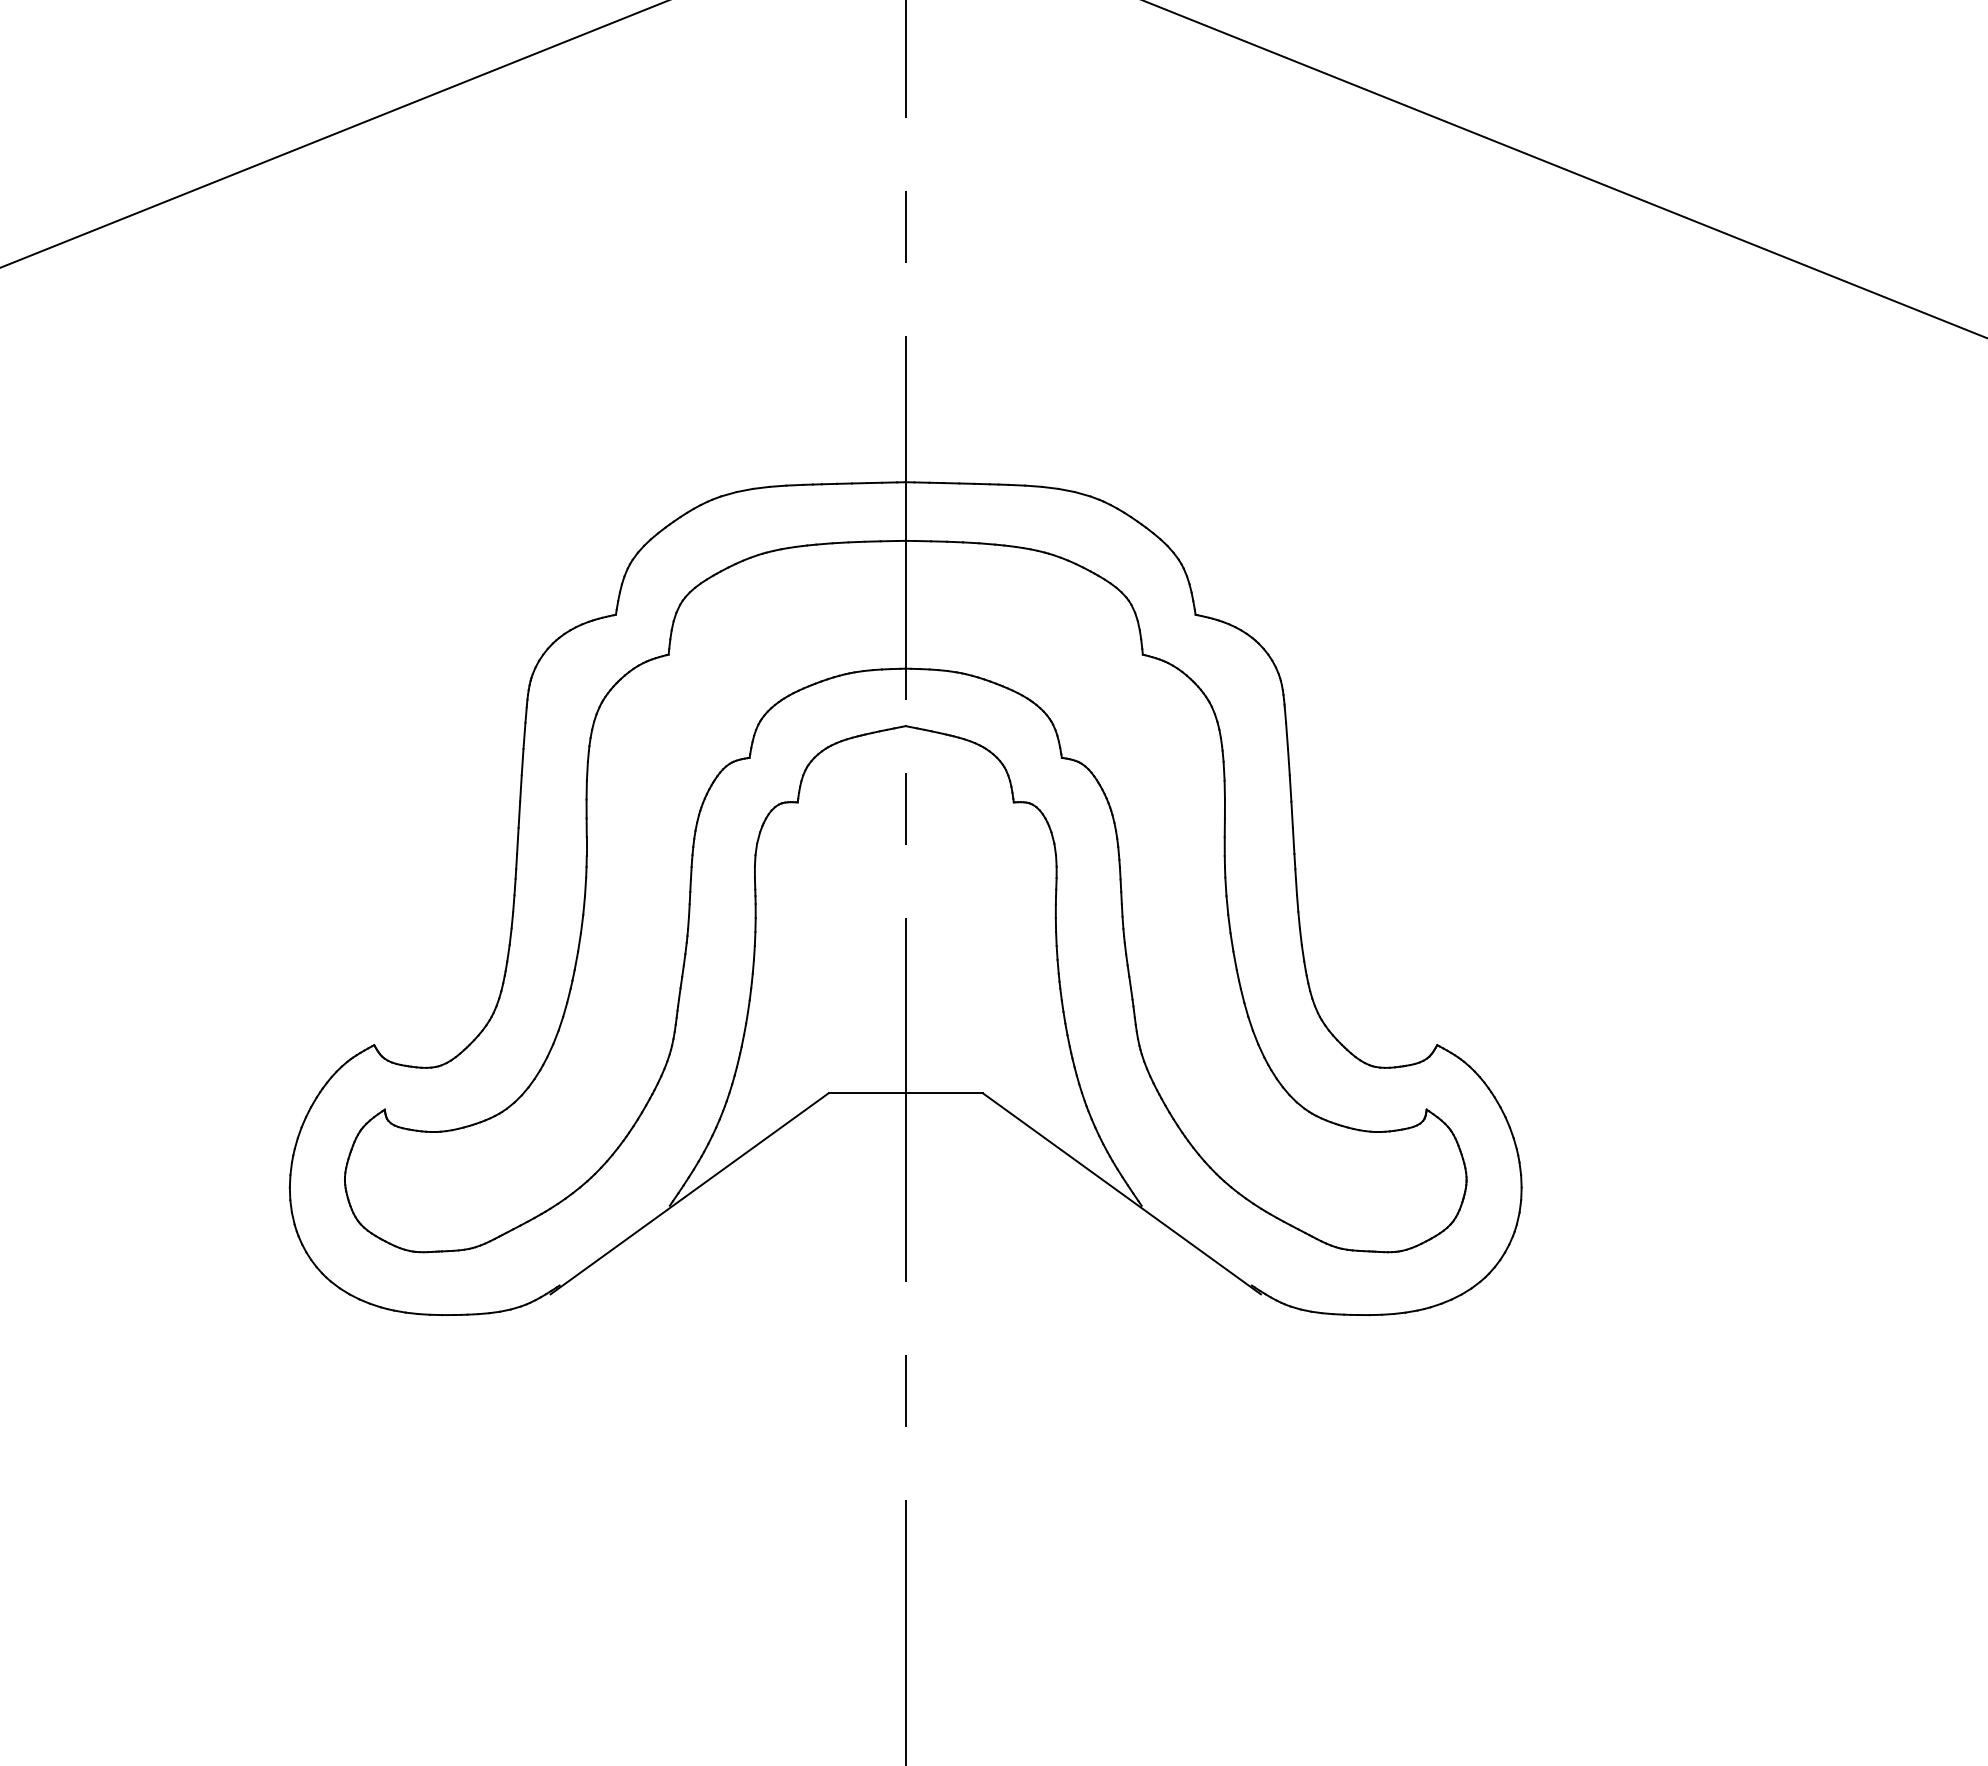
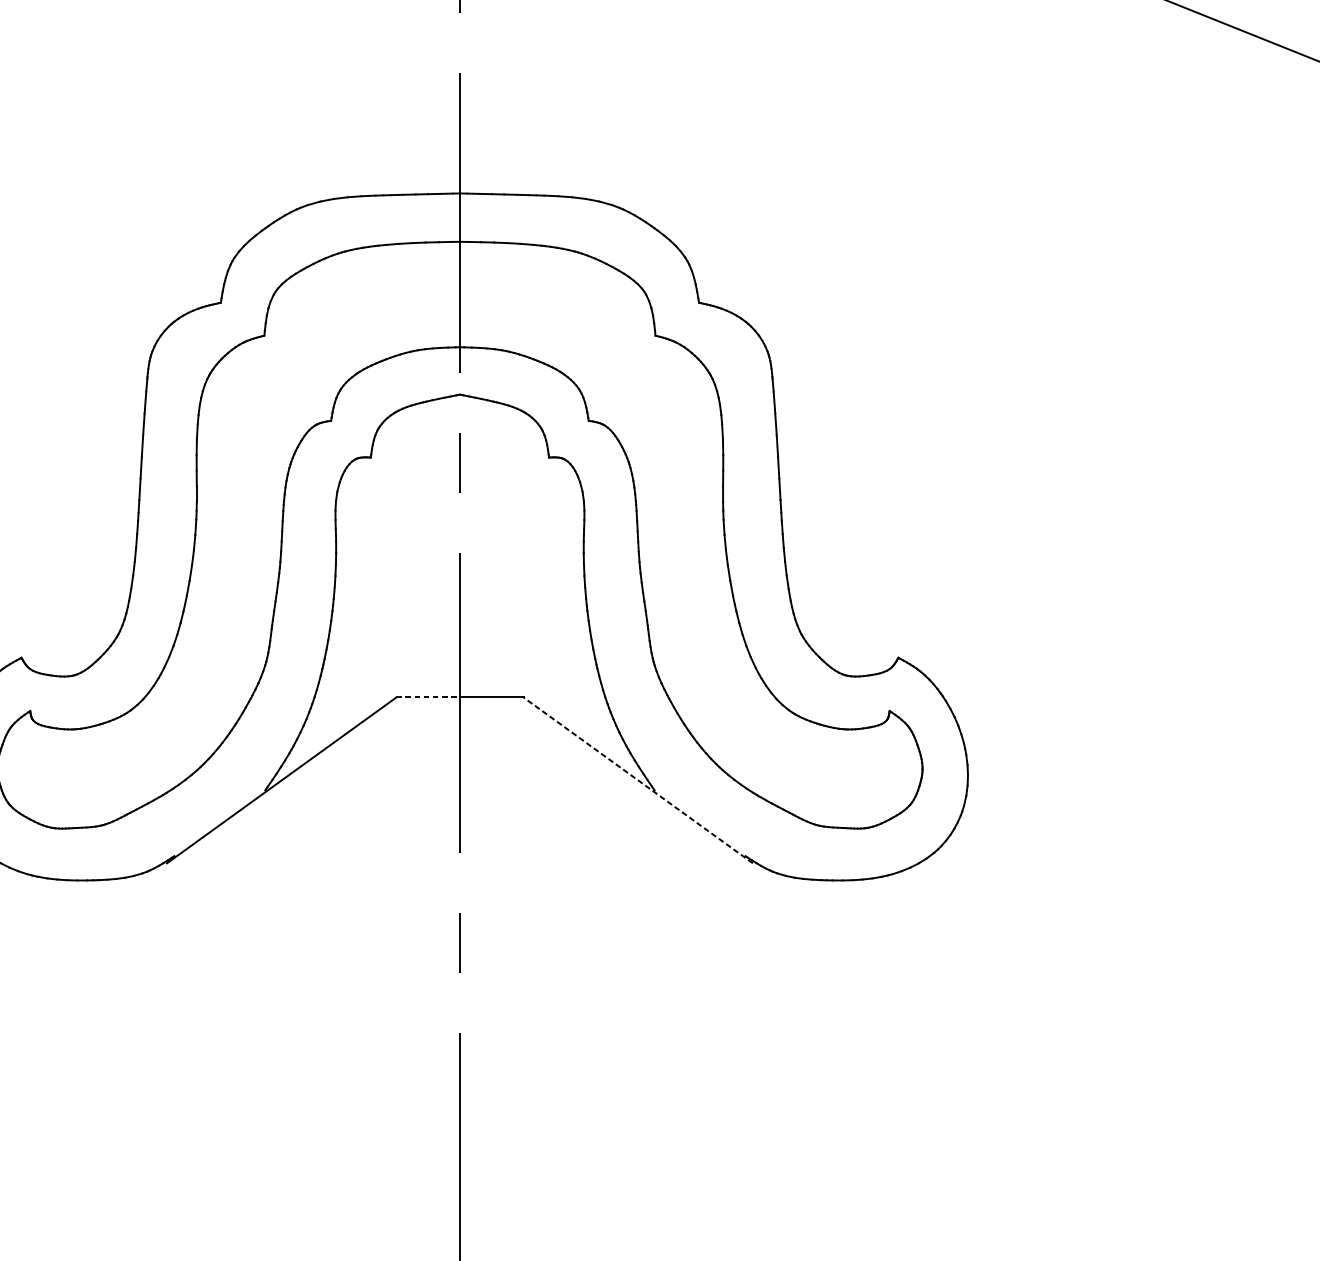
line: (867, 1093) -> (428, 697), solid -> dashed
line: (1121, 1193) -> (637, 780), solid -> dashed

